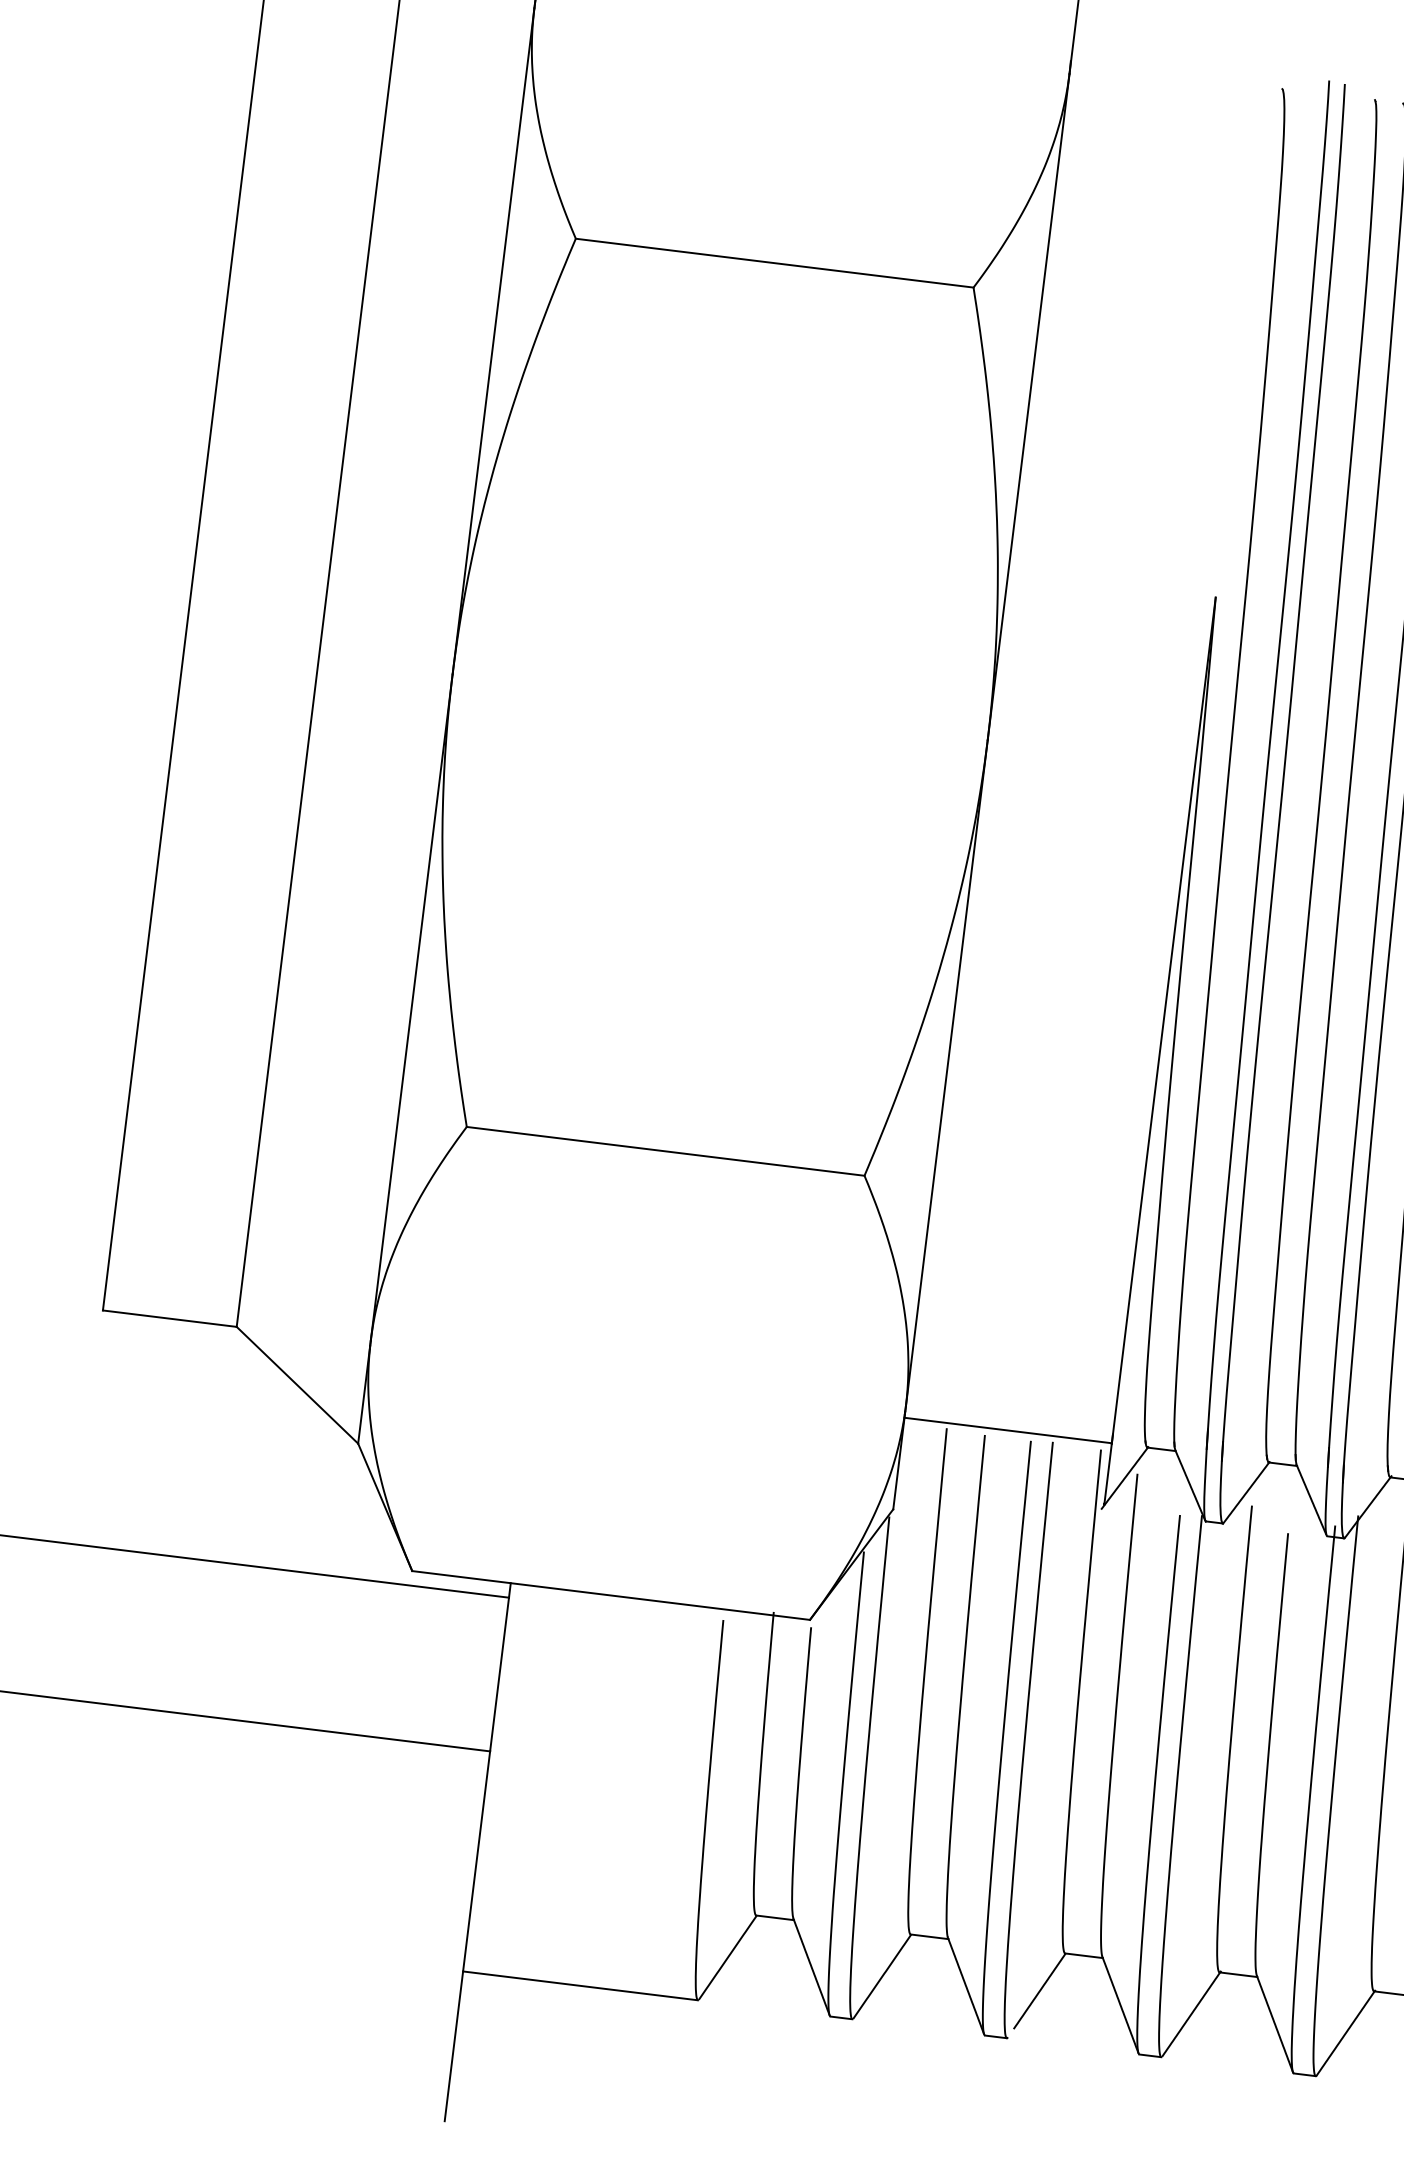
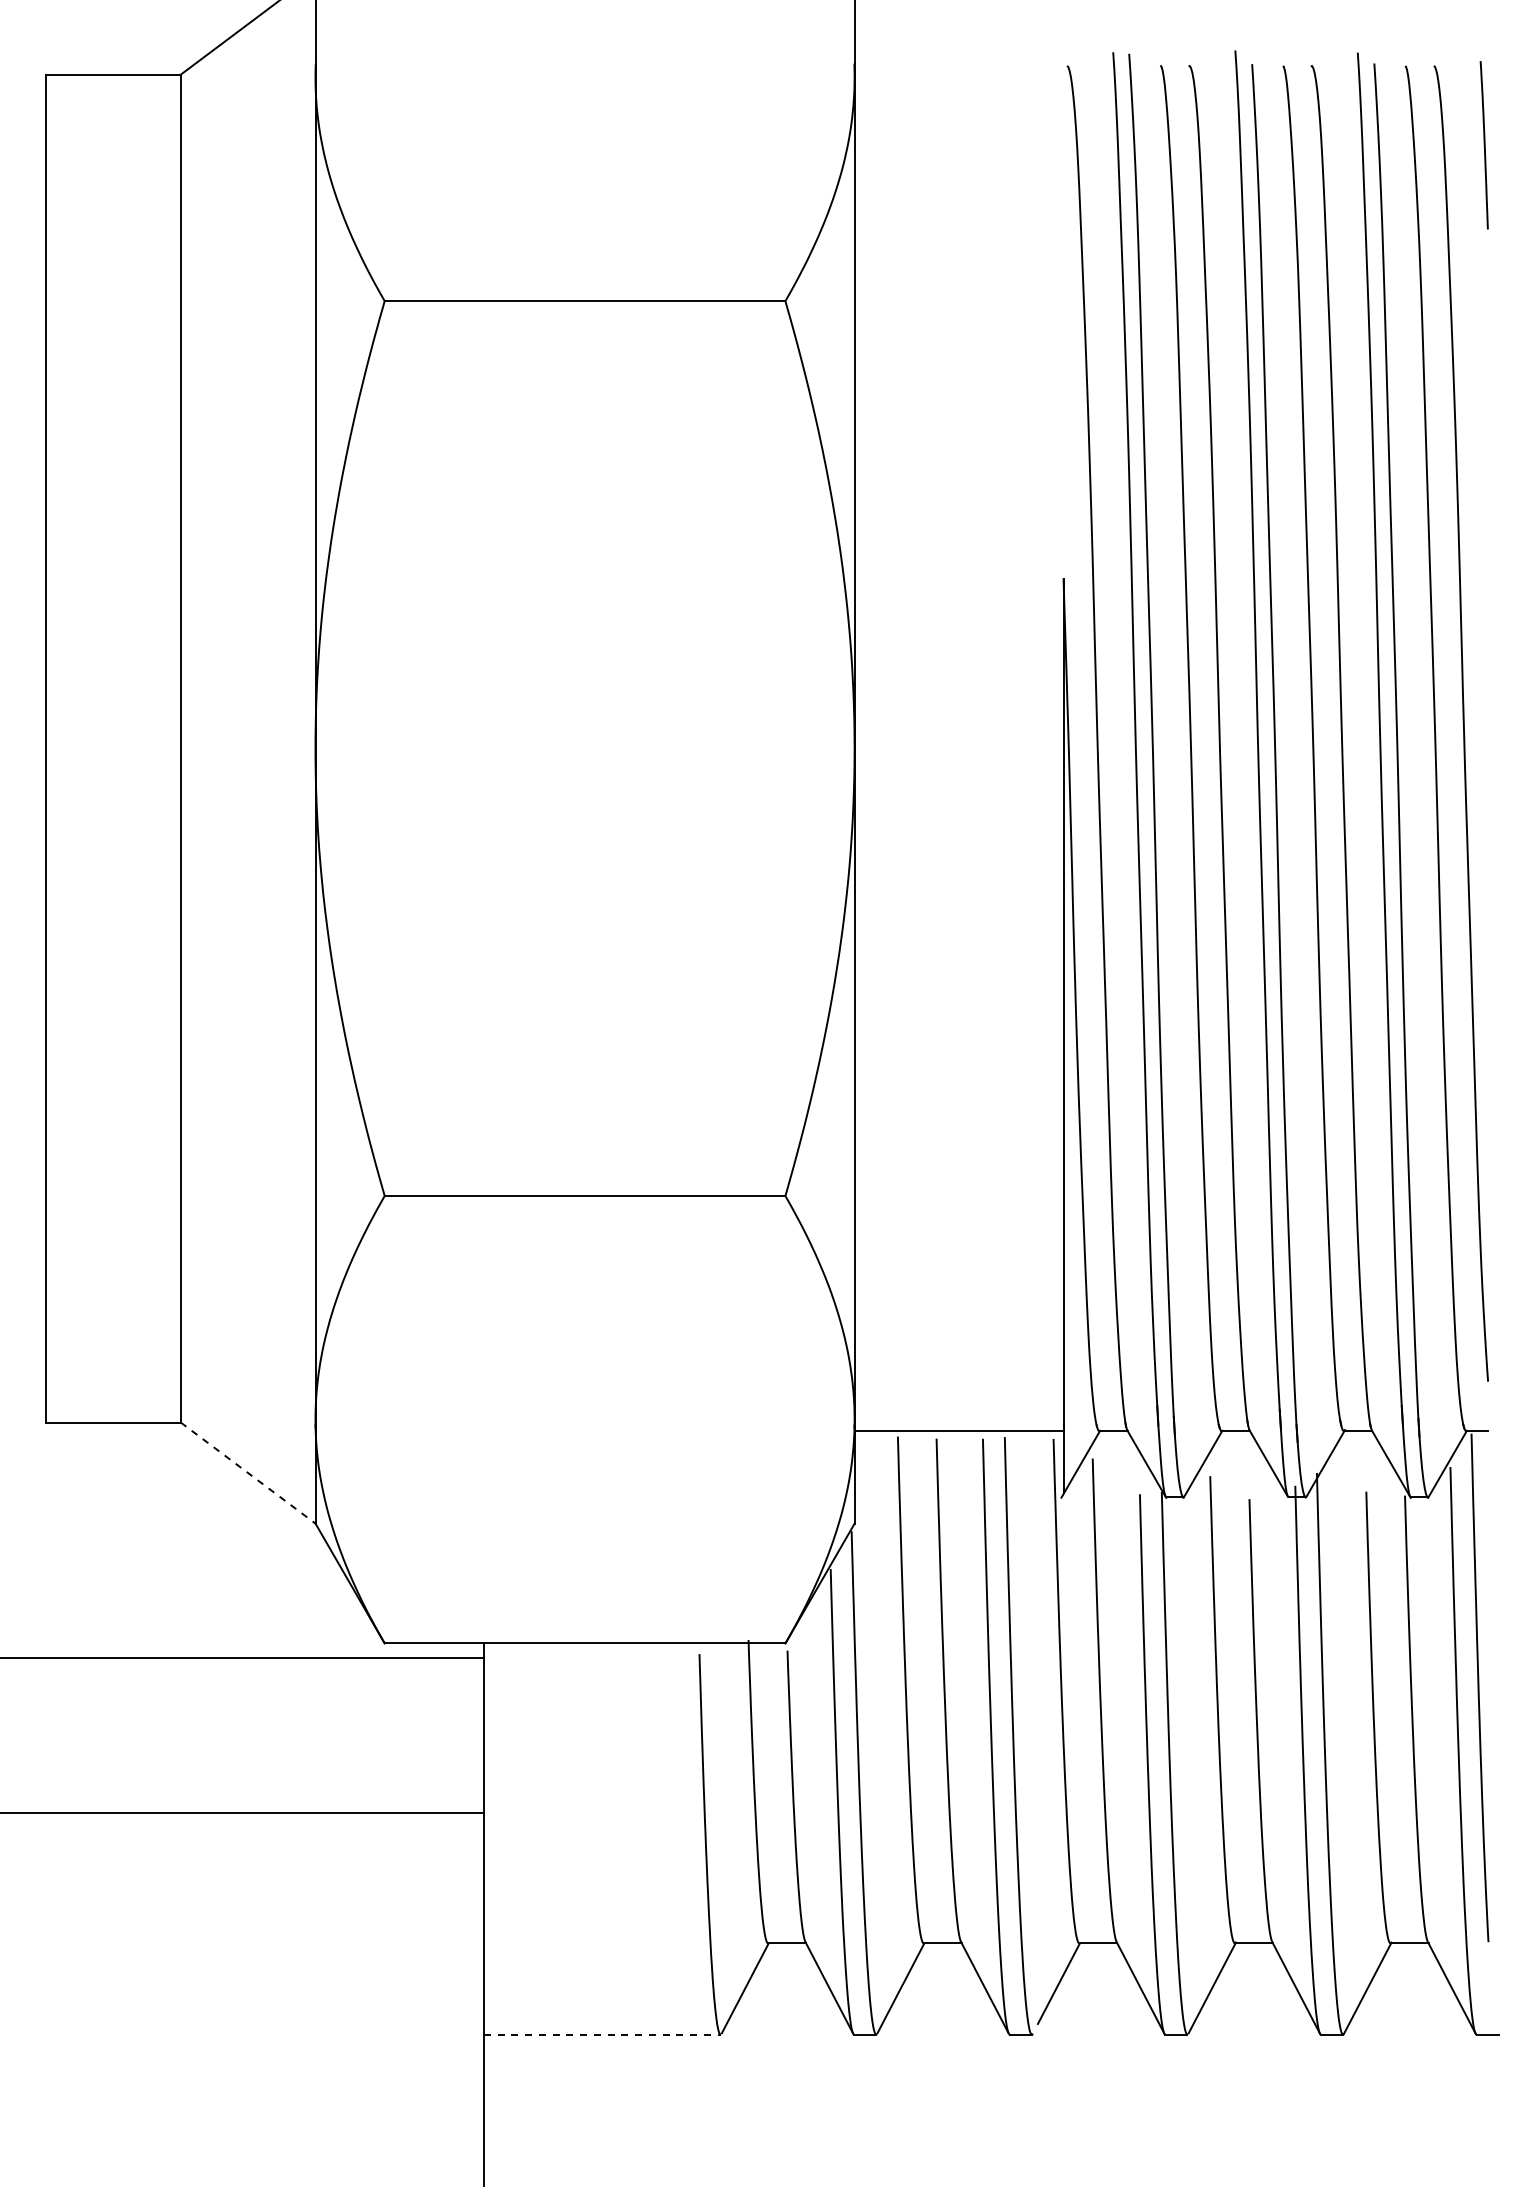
line: (297, 1385) -> (248, 1473), solid -> dashed
line: (580, 1985) -> (602, 2034), solid -> dashed

